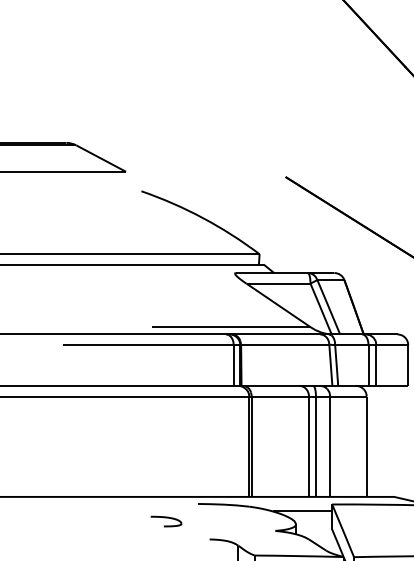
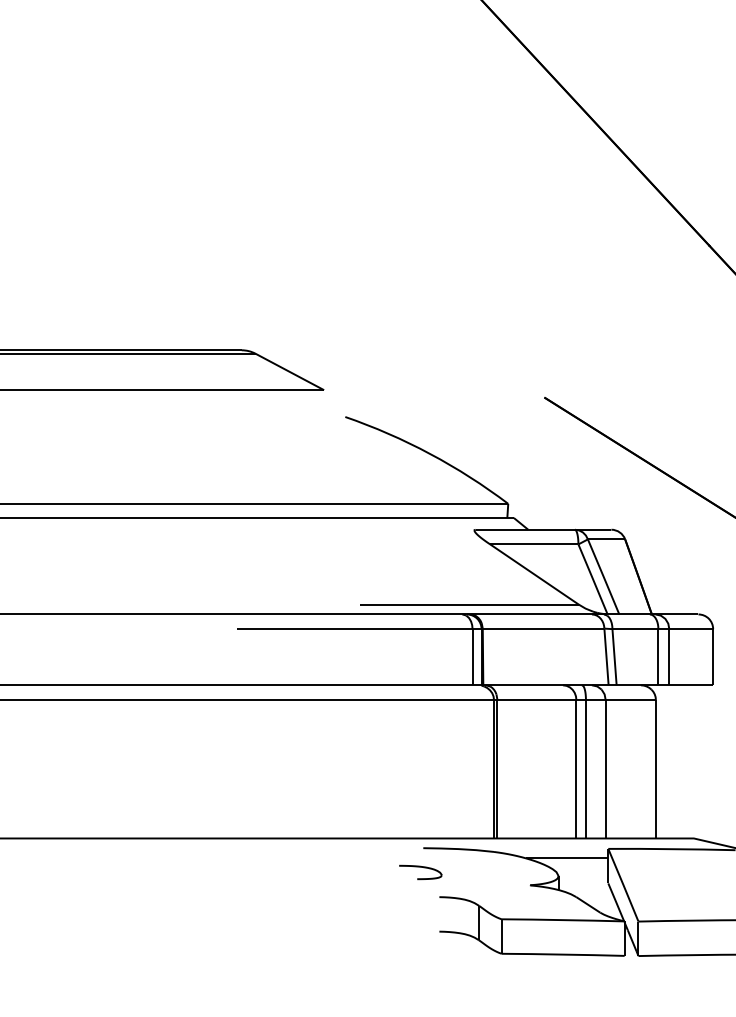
part: (166, 521) -> (420, 872), moved

